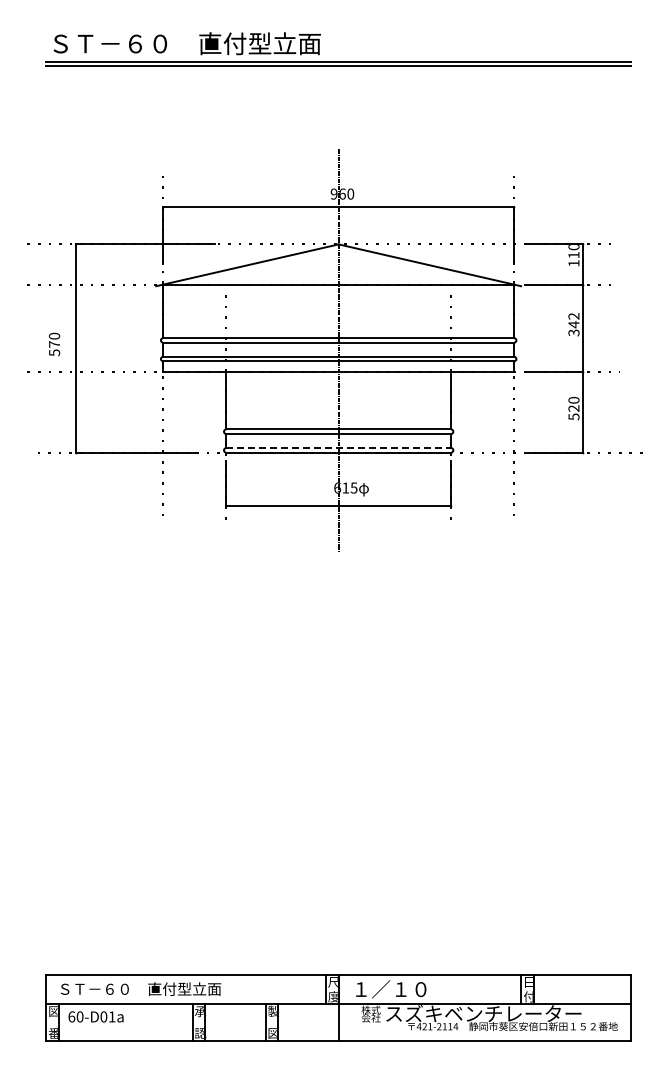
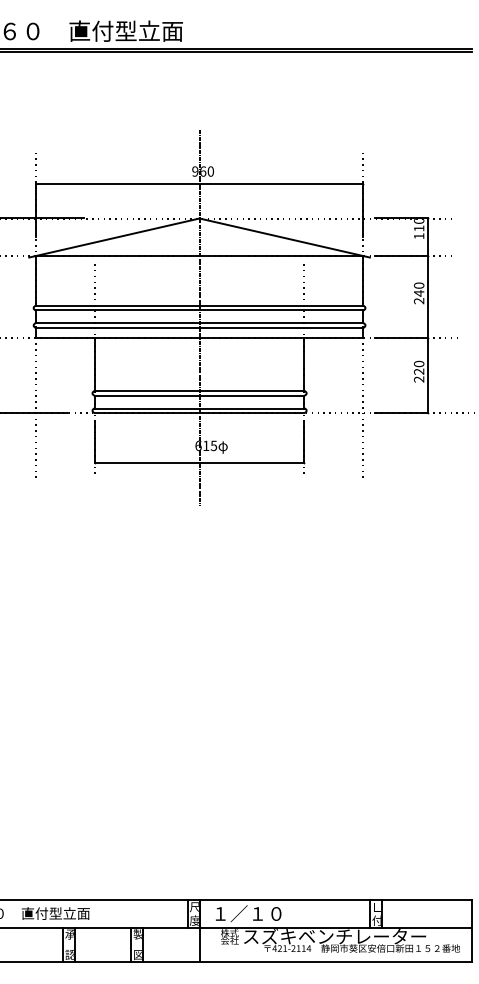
text: (573, 324) -> (418, 293), 342 -> 240
text: (573, 416) -> (418, 379), 520 -> 220
line: (339, 448) -> (200, 408), dashed -> solid

